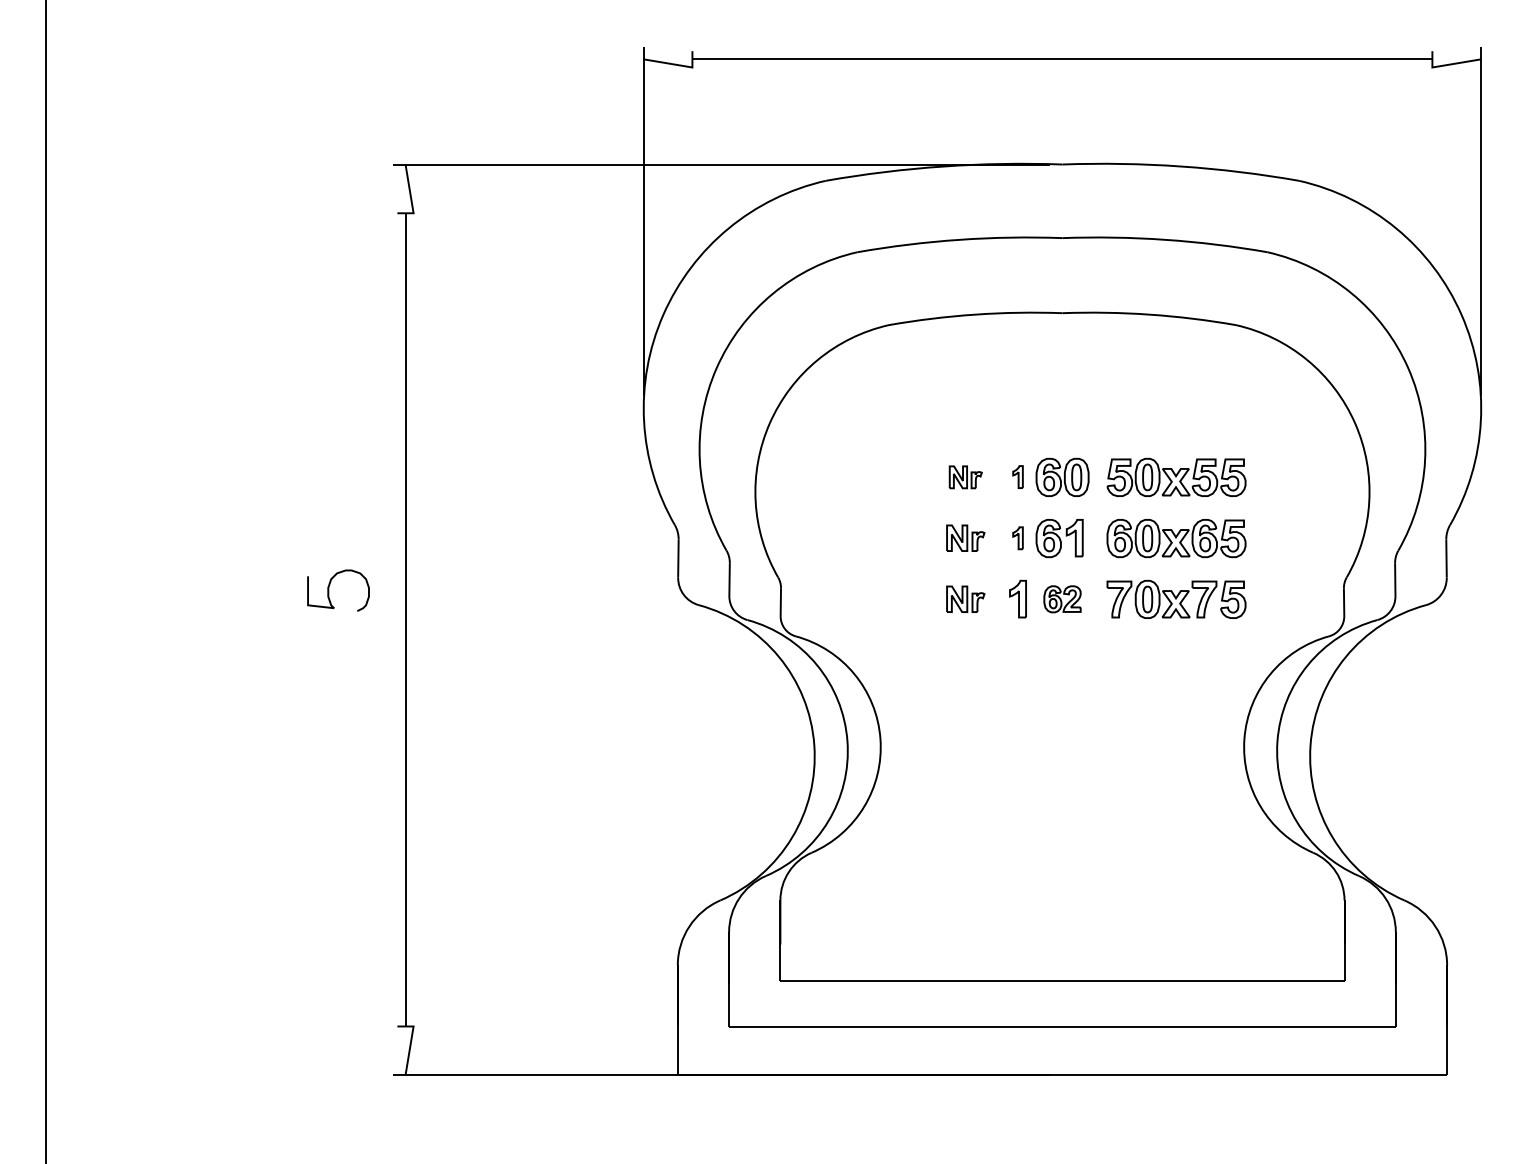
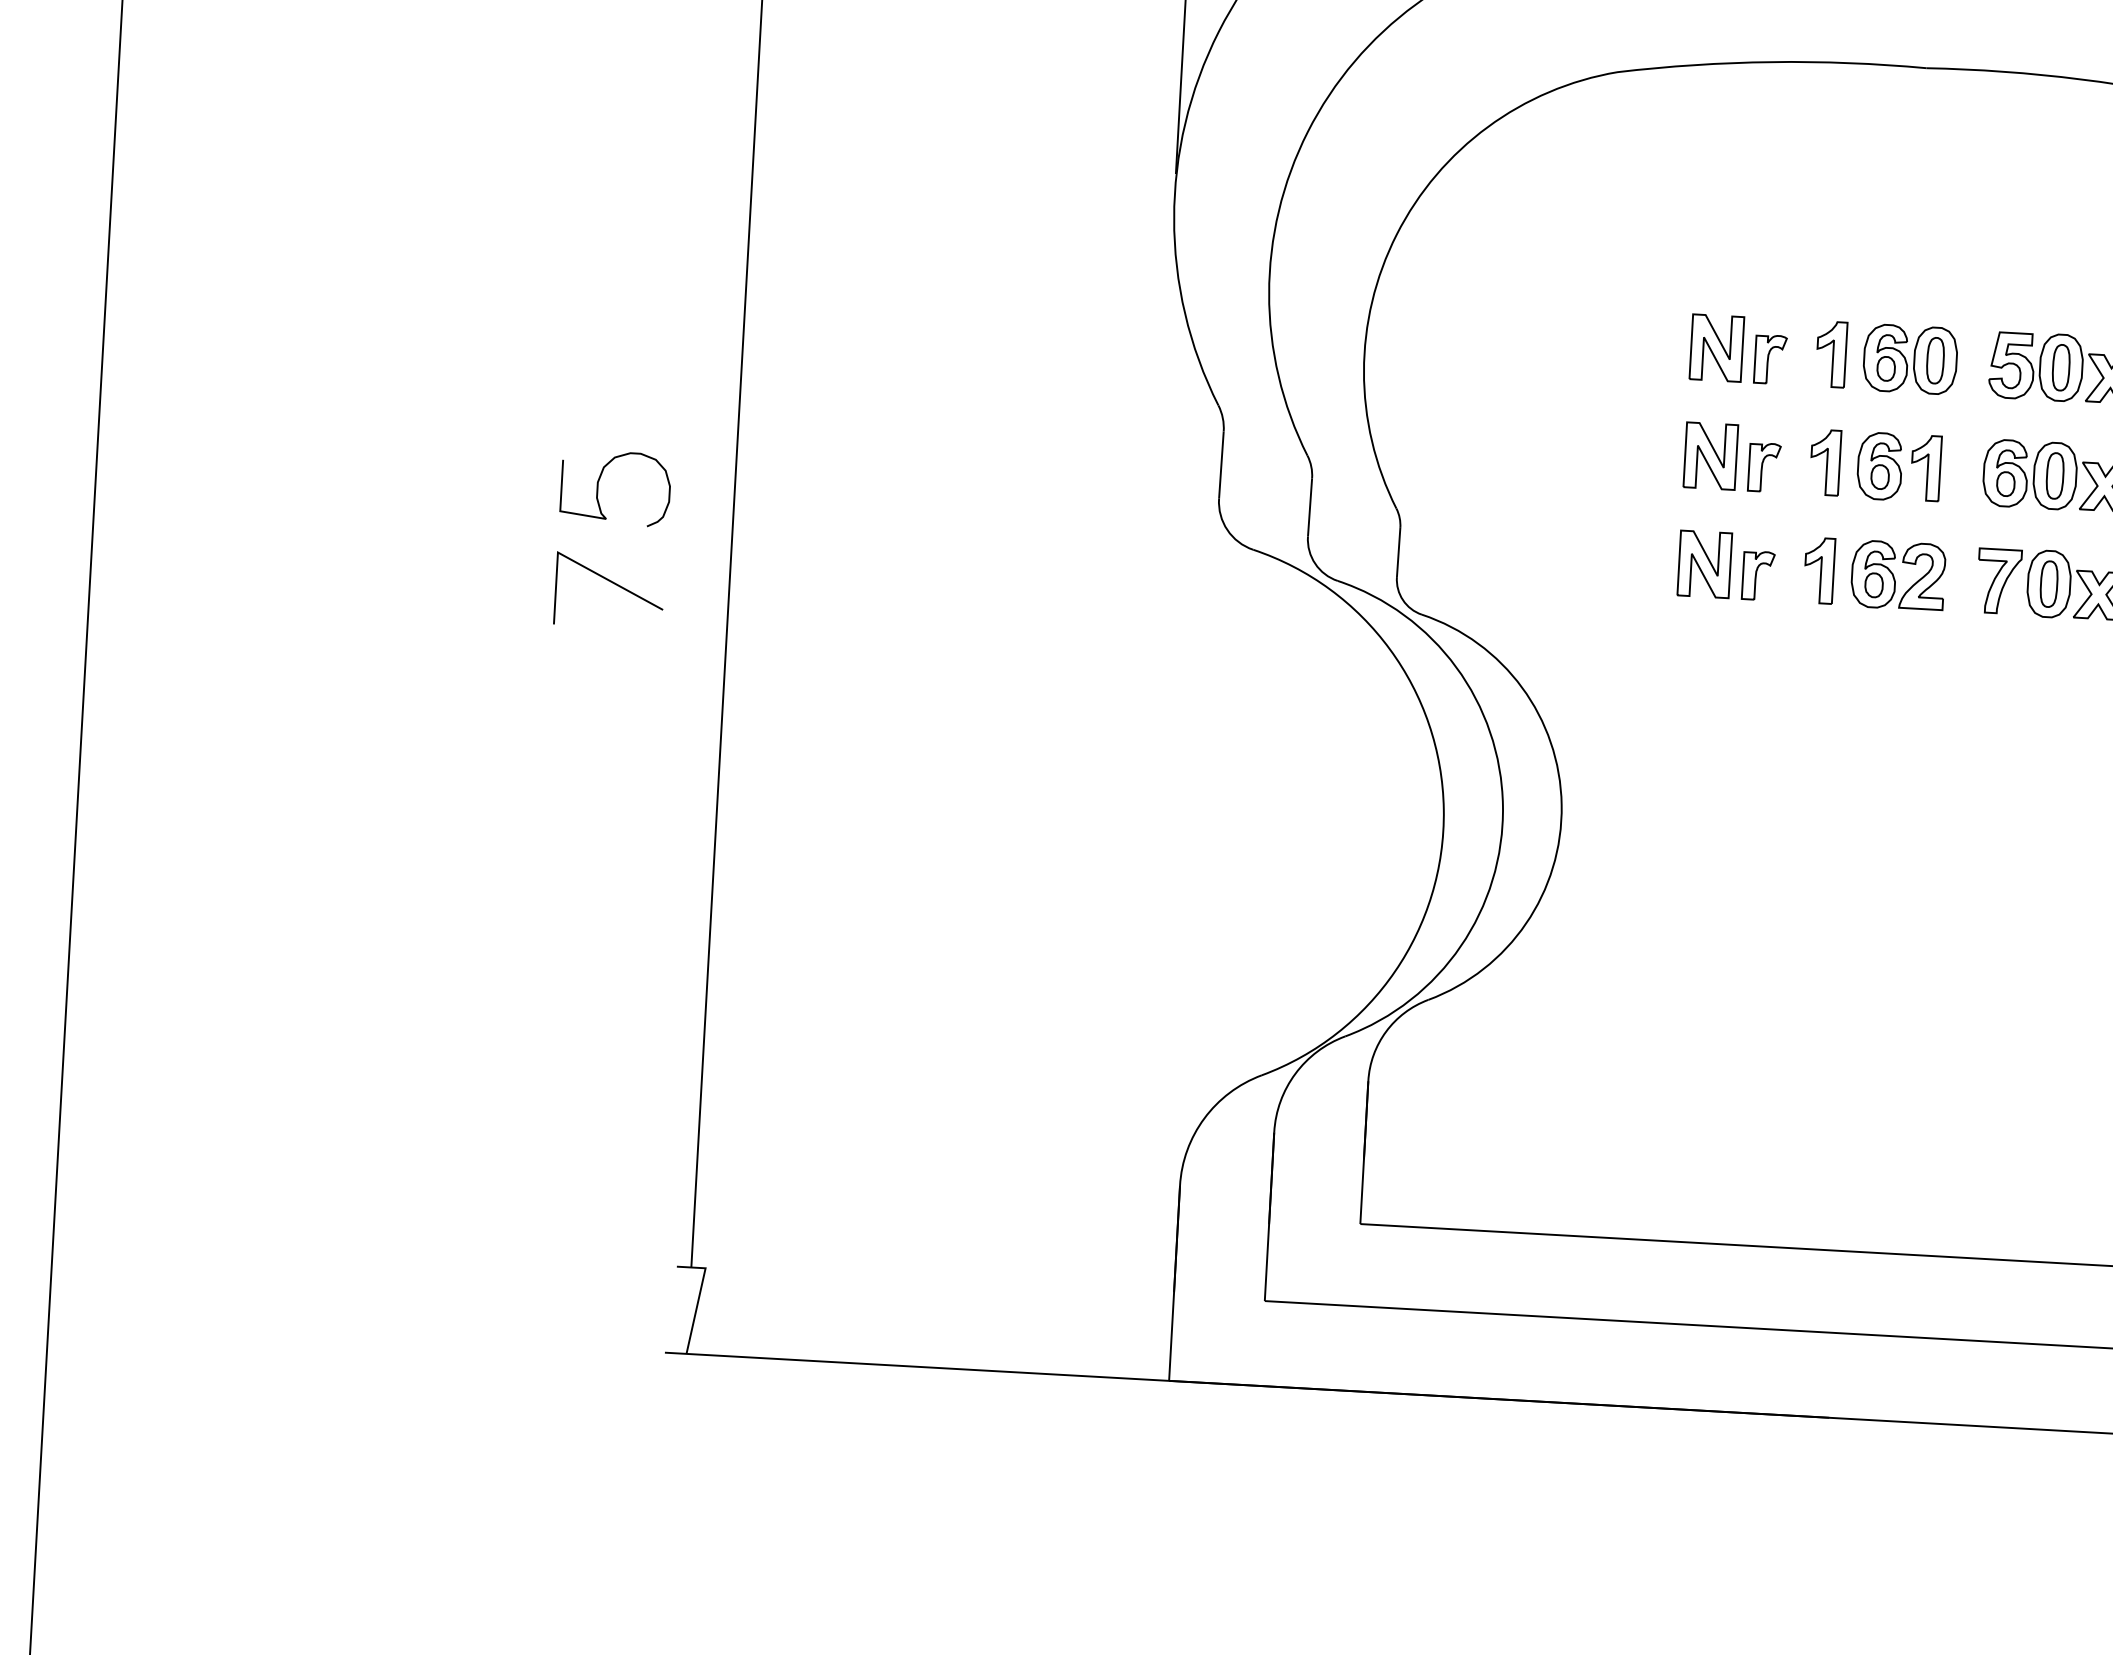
part: (1017, 476) -> (1830, 353), size x1.67
part: (965, 477) -> (1738, 349), size x1.67
part: (965, 538) -> (1732, 457), size x1.43
part: (1017, 538) -> (1824, 463), size x1.67
part: (1062, 598) -> (1898, 573), size x1.43
part: (965, 599) -> (1726, 566), size x1.43
line: (338, 644) -> (610, 583), added

